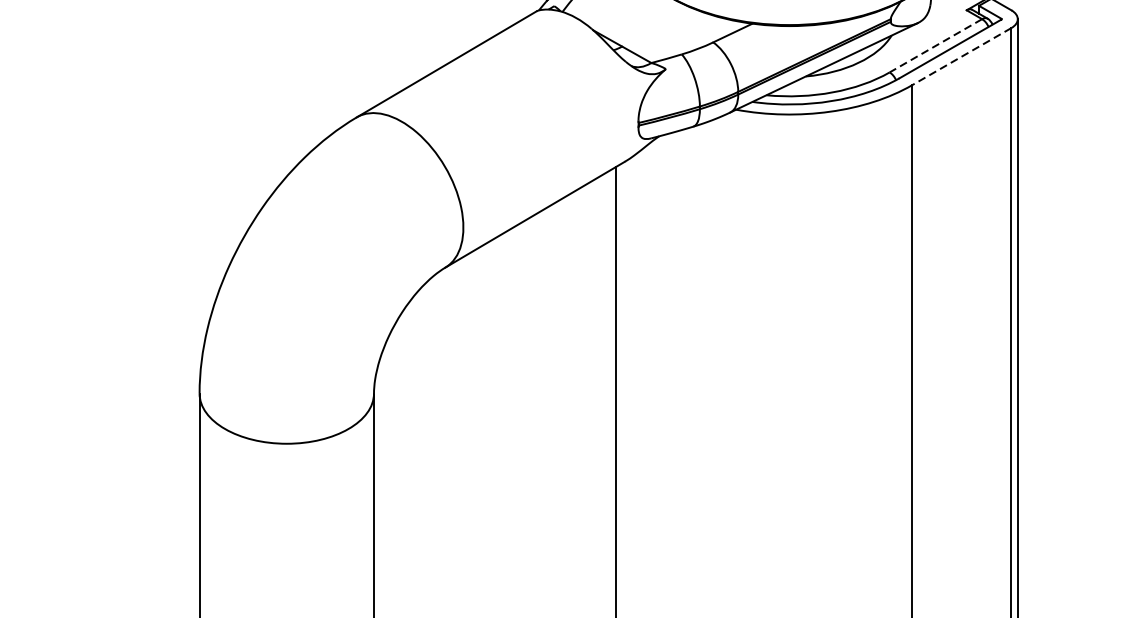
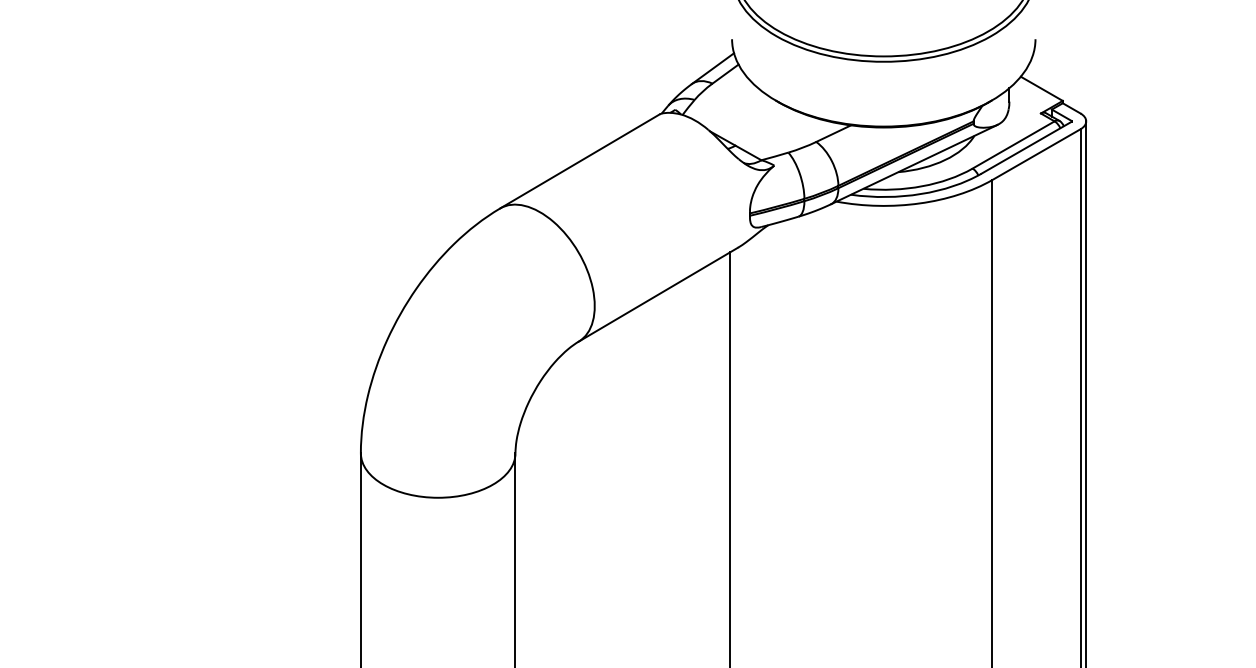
line: (935, 46) -> (1013, 145), dashed -> solid
line: (961, 56) -> (1036, 154), dashed -> solid

